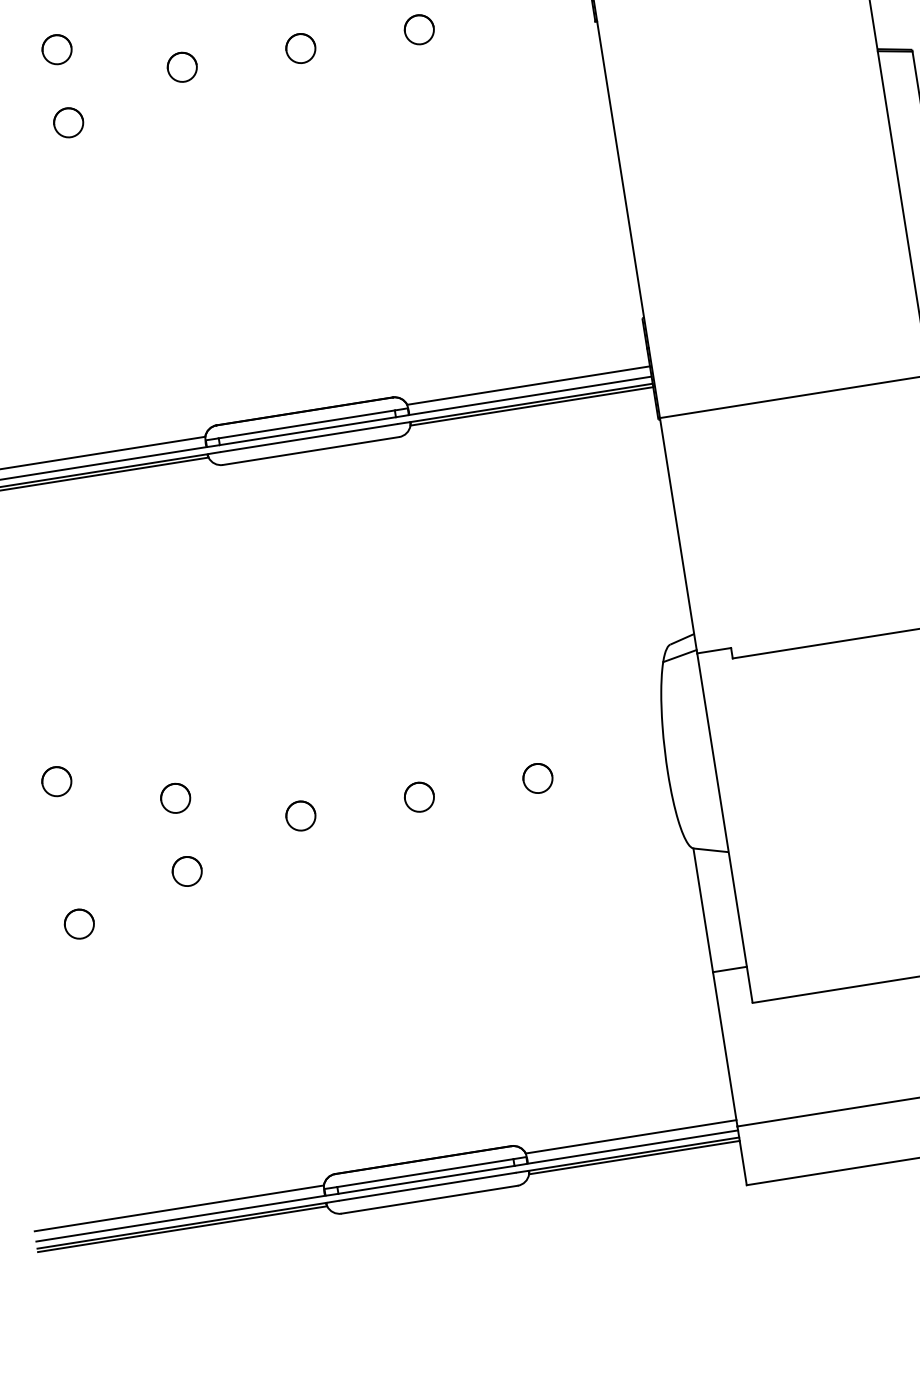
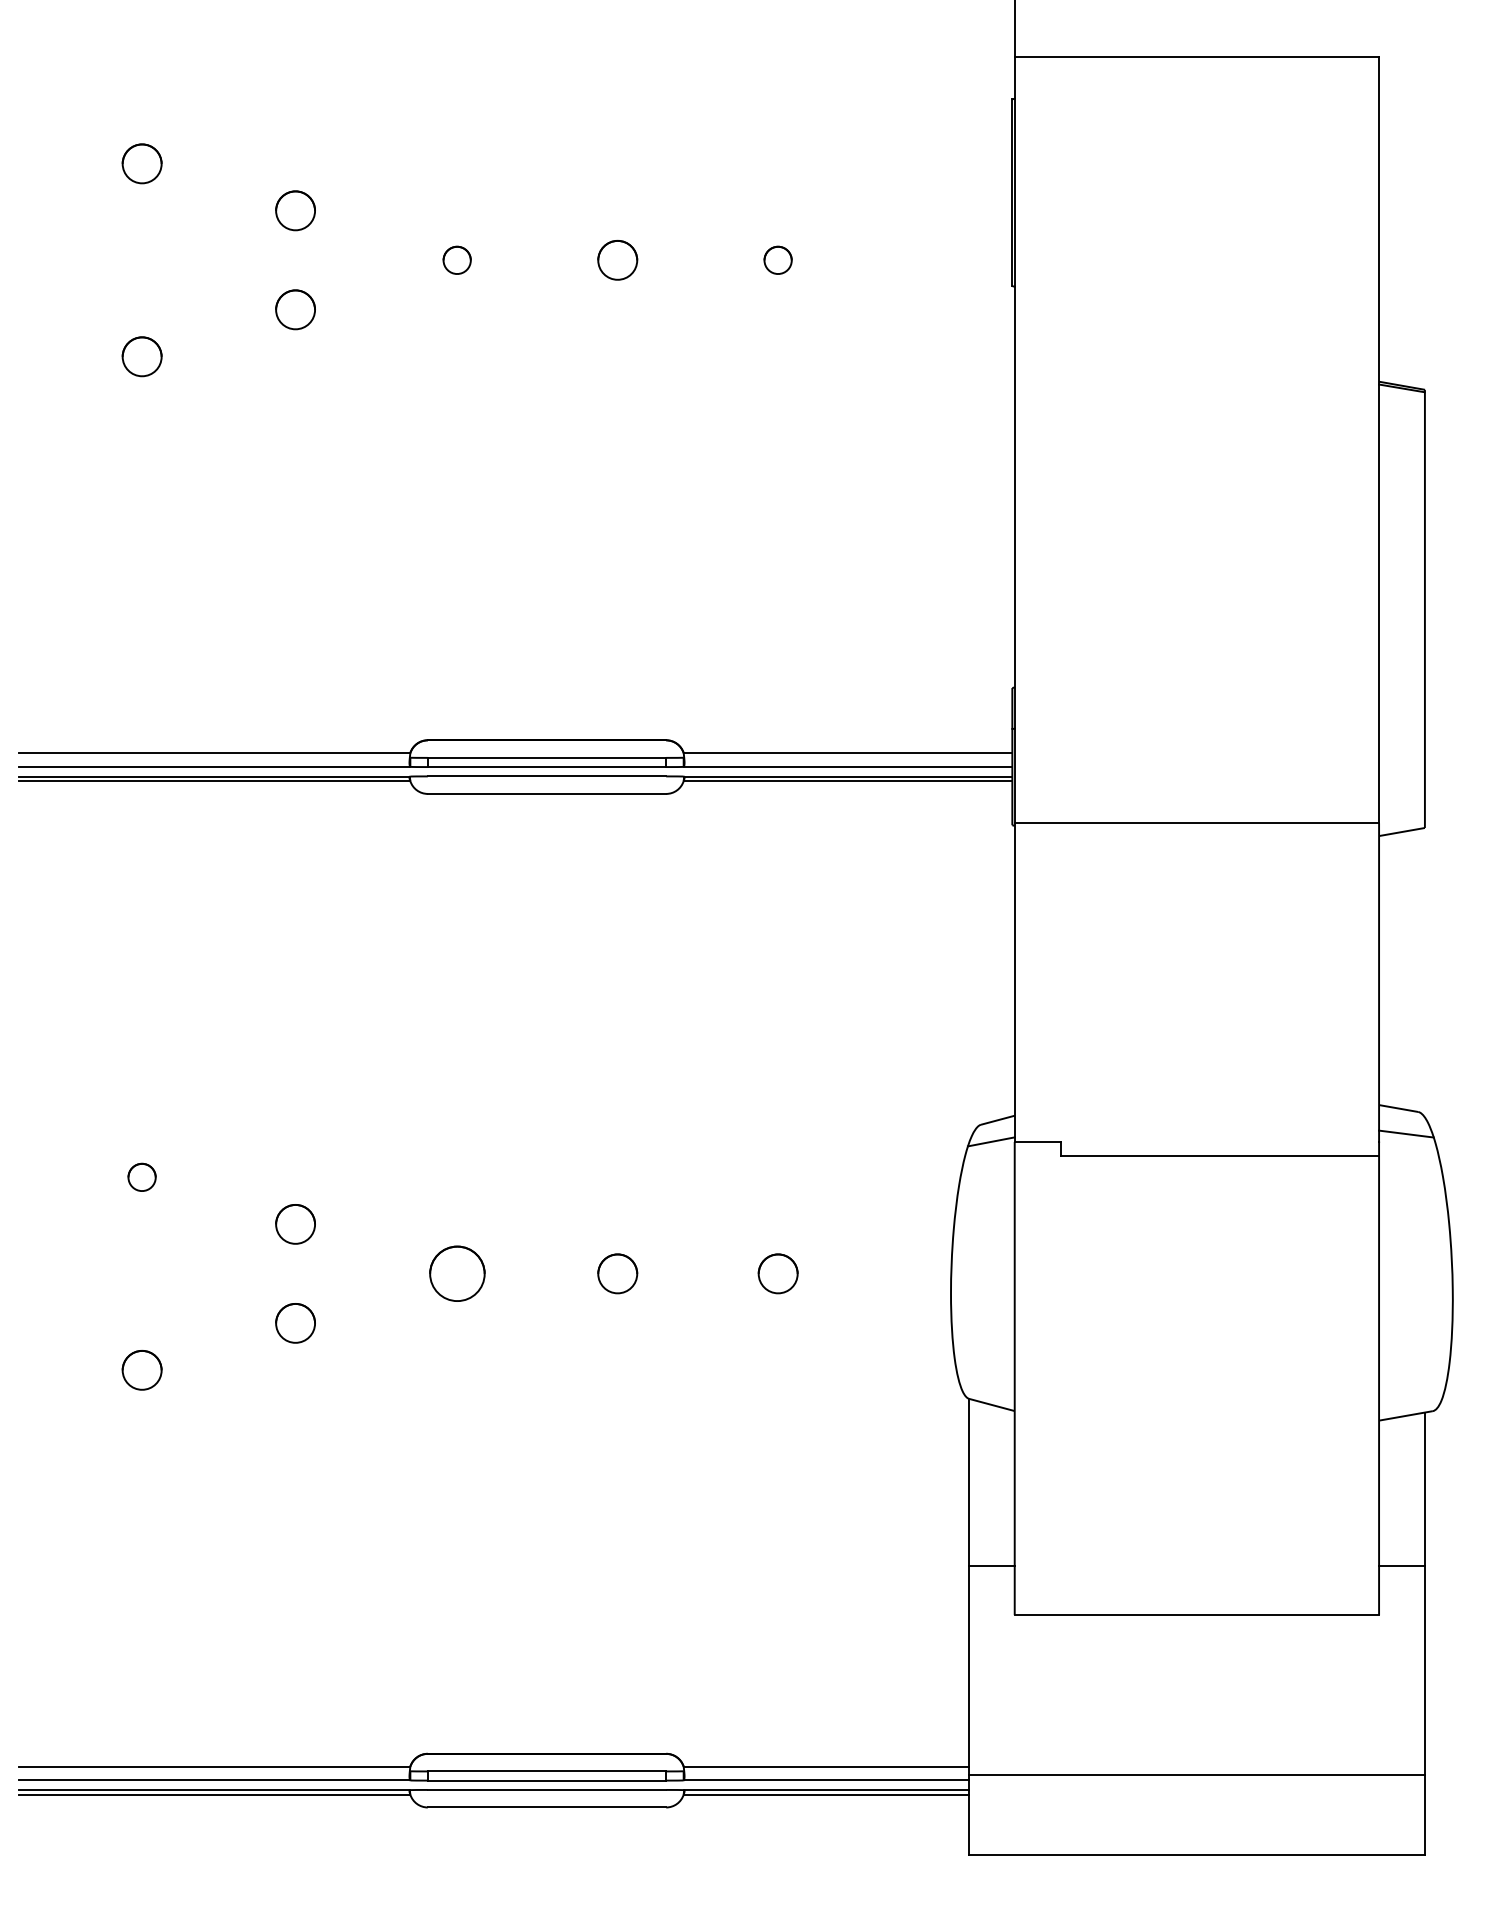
part: (418, 30) -> (777, 260), size x0.7
part: (181, 67) -> (456, 260), size x0.7
part: (56, 781) -> (141, 1177), size x0.7
part: (300, 815) -> (456, 1273), size x1.4

